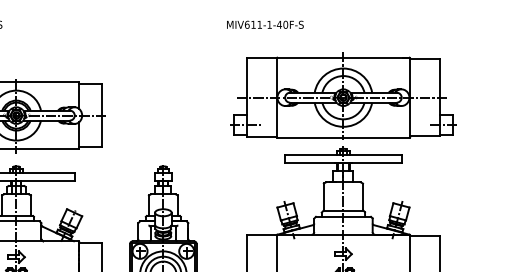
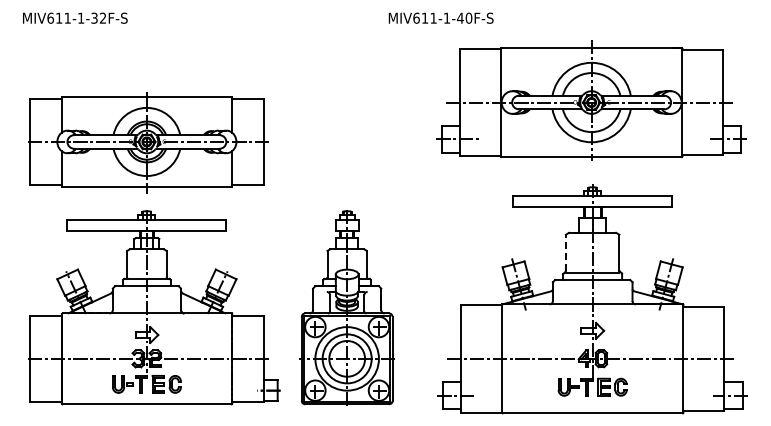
text: (264, 24) -> (440, 17), moved
part: (343, 96) -> (591, 100), moved
line: (323, 196) -> (565, 252), solid -> dashed

